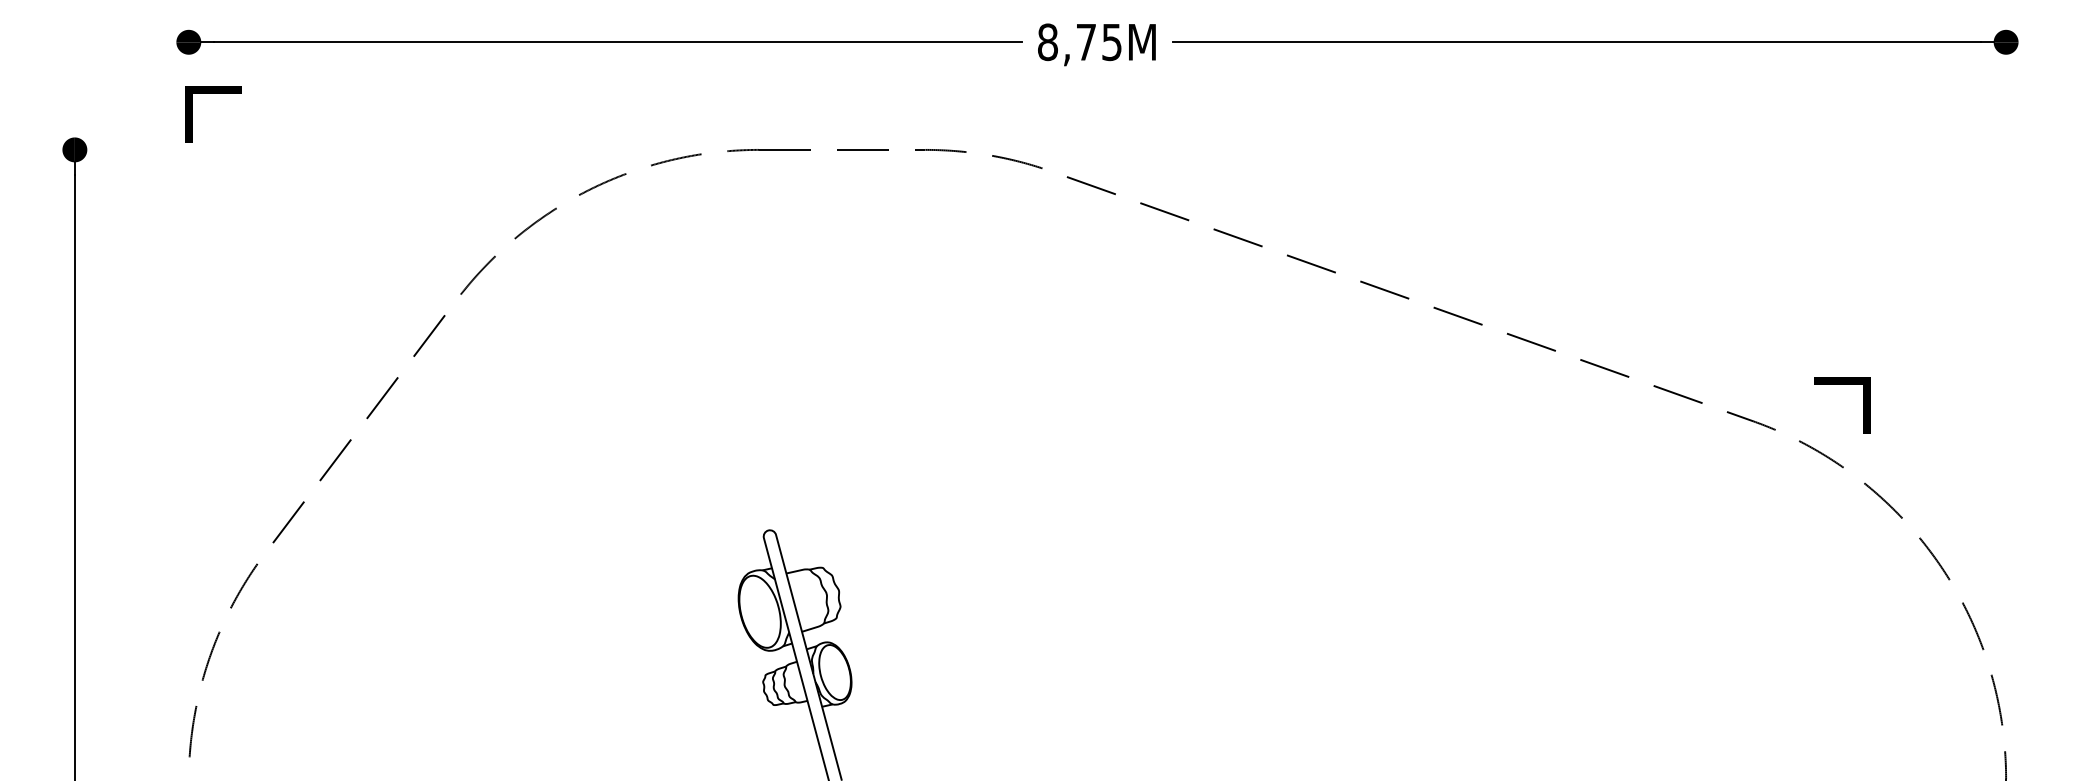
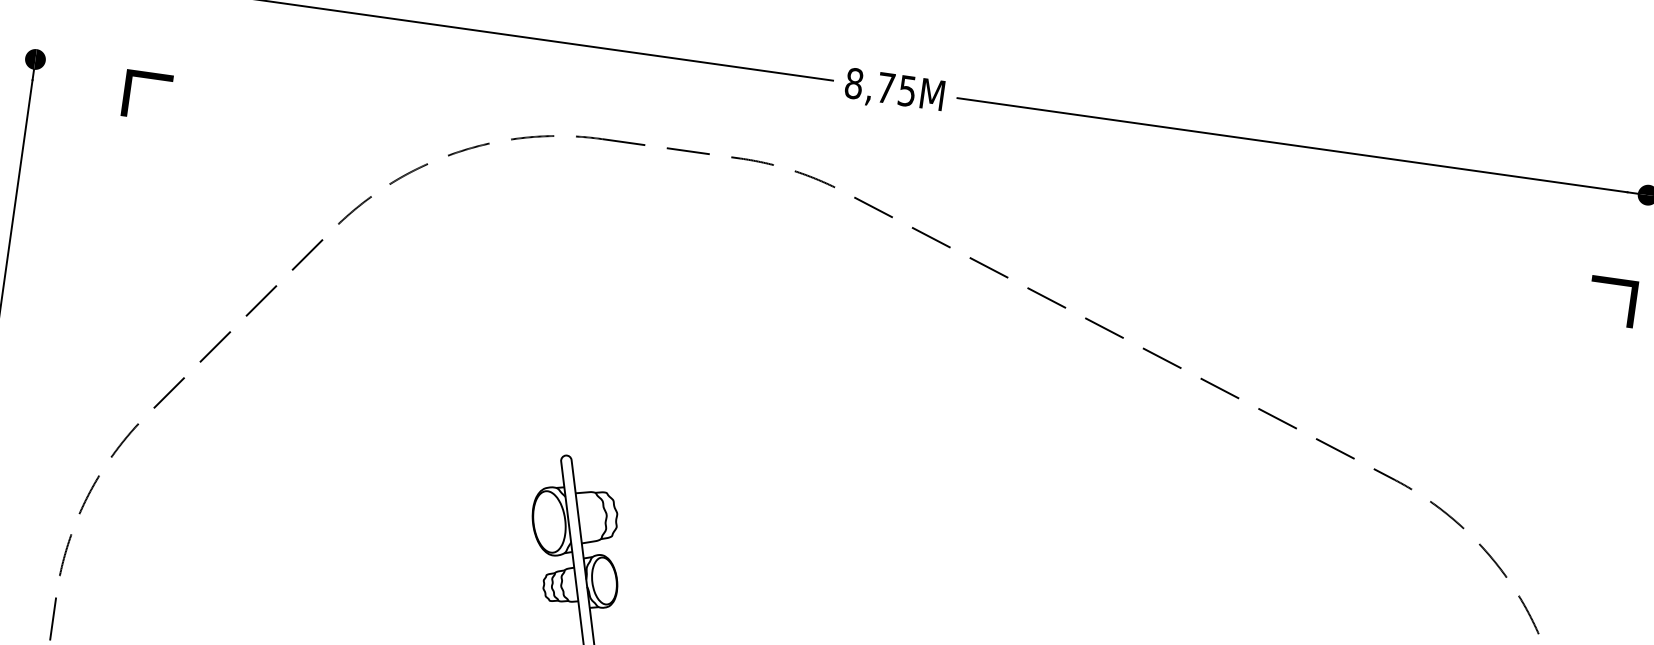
line: (213, 93) -> (149, 78), moved
line: (1842, 384) -> (1614, 284), moved

